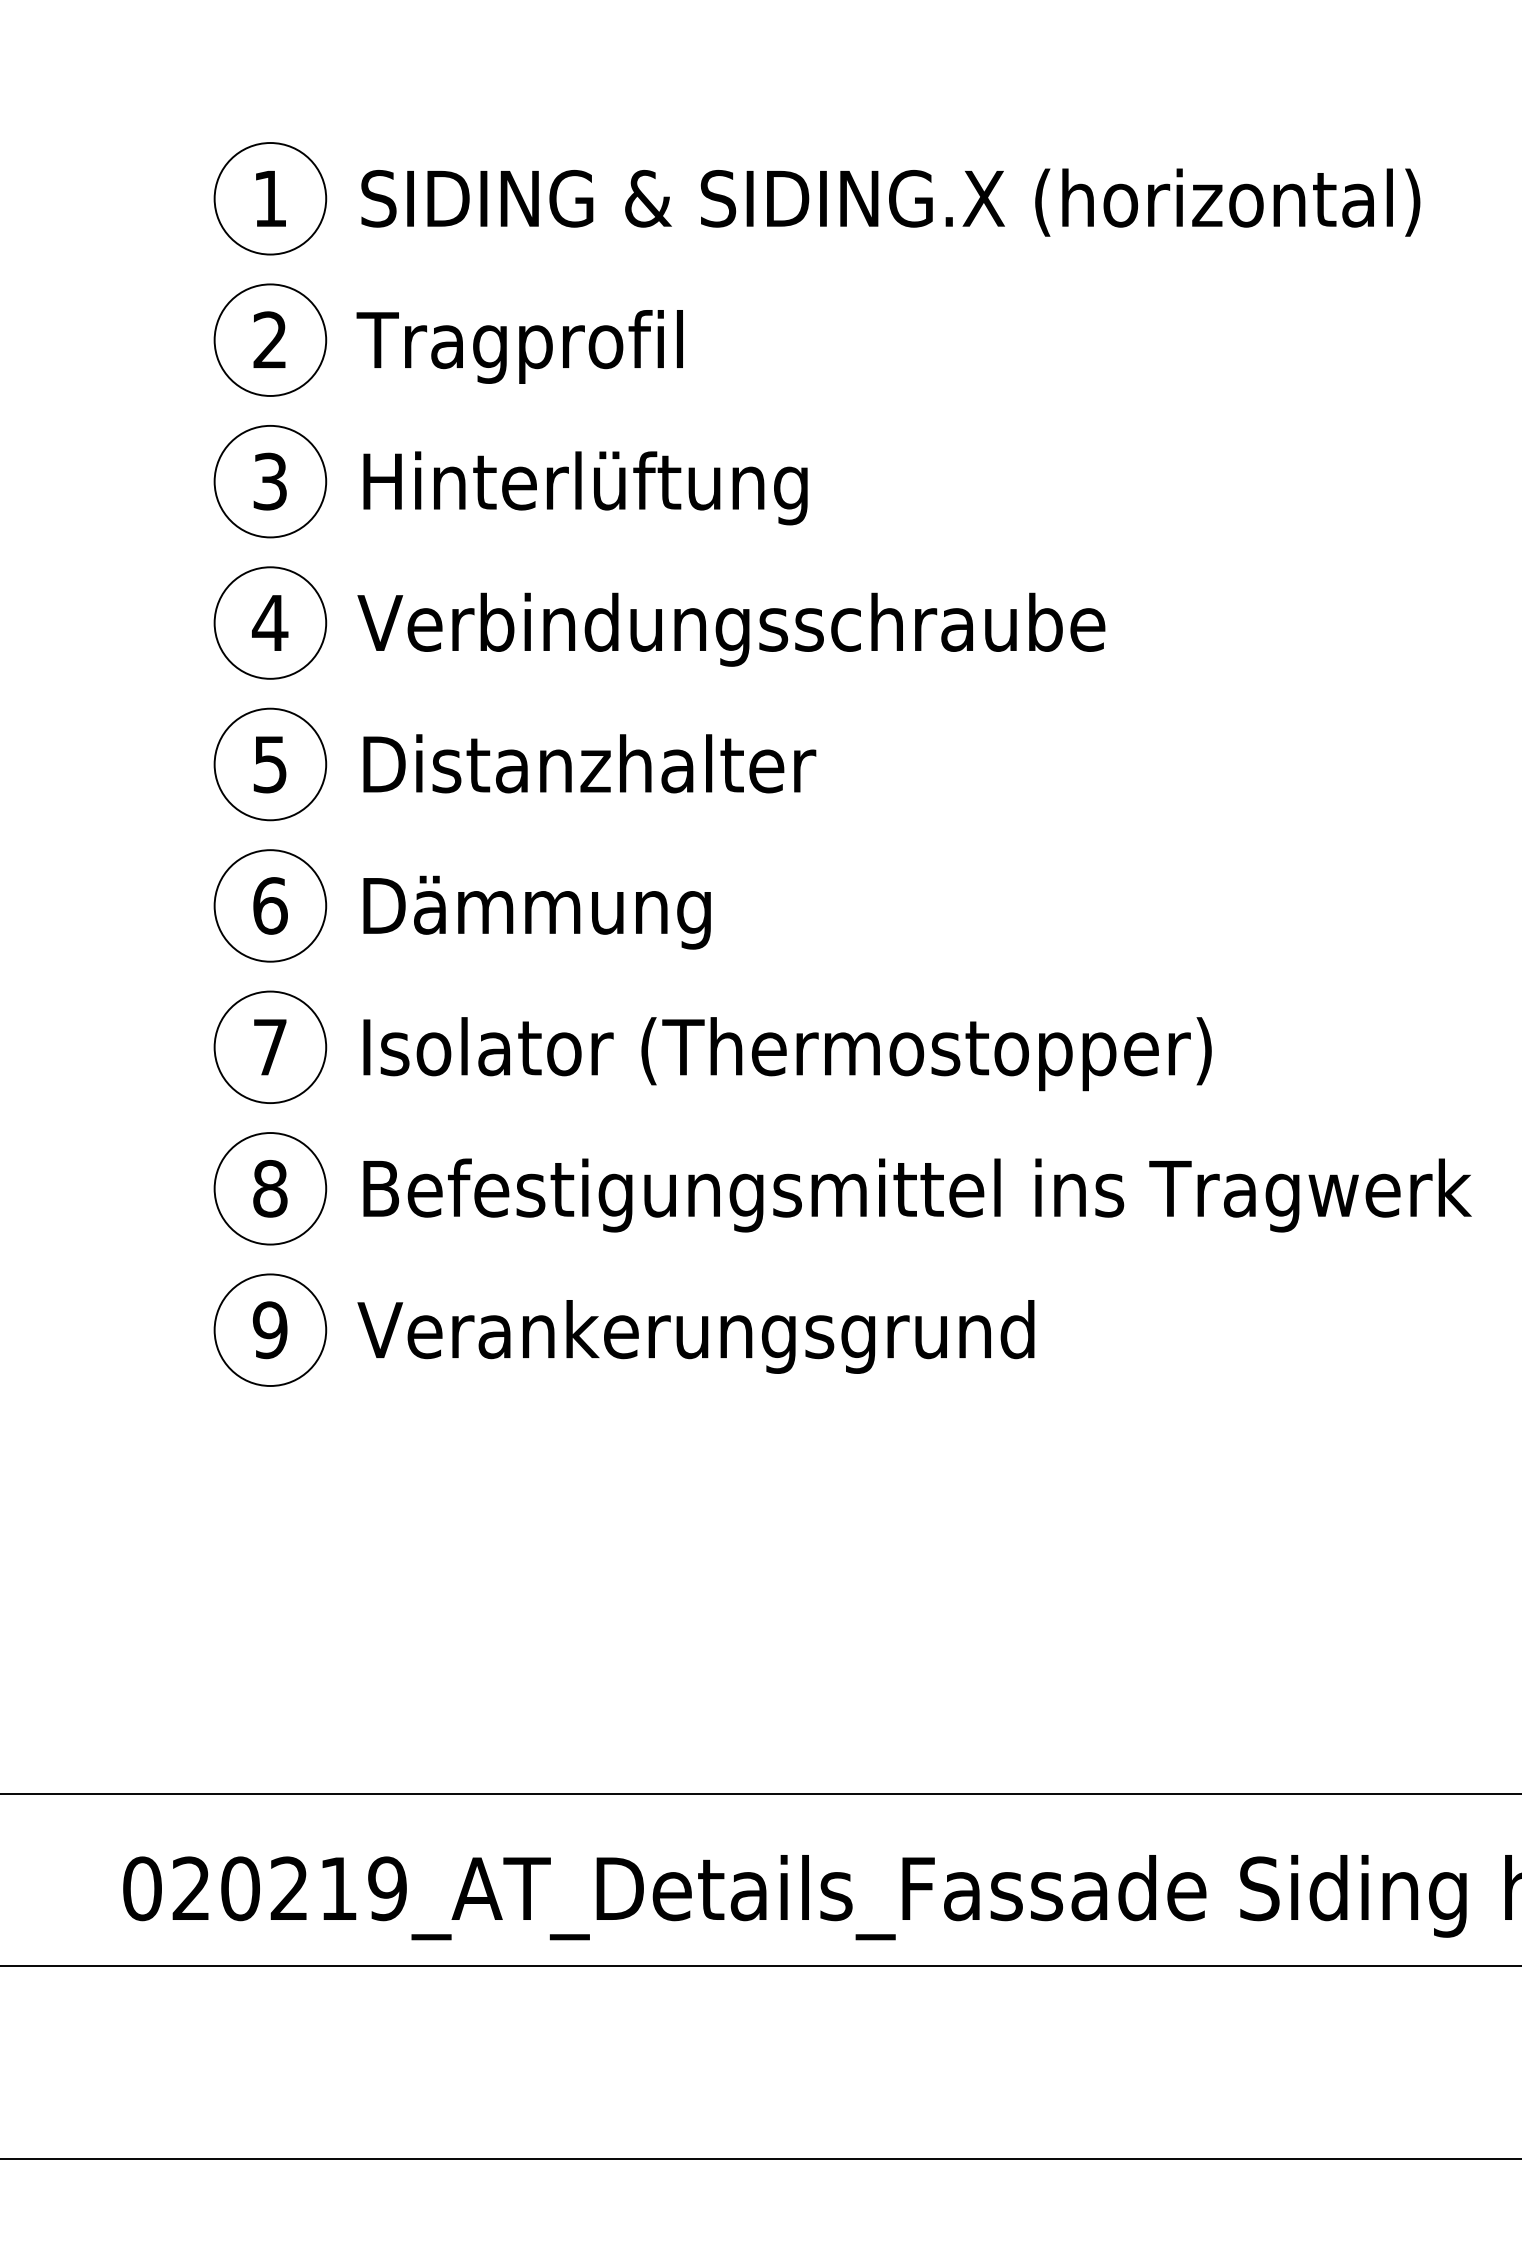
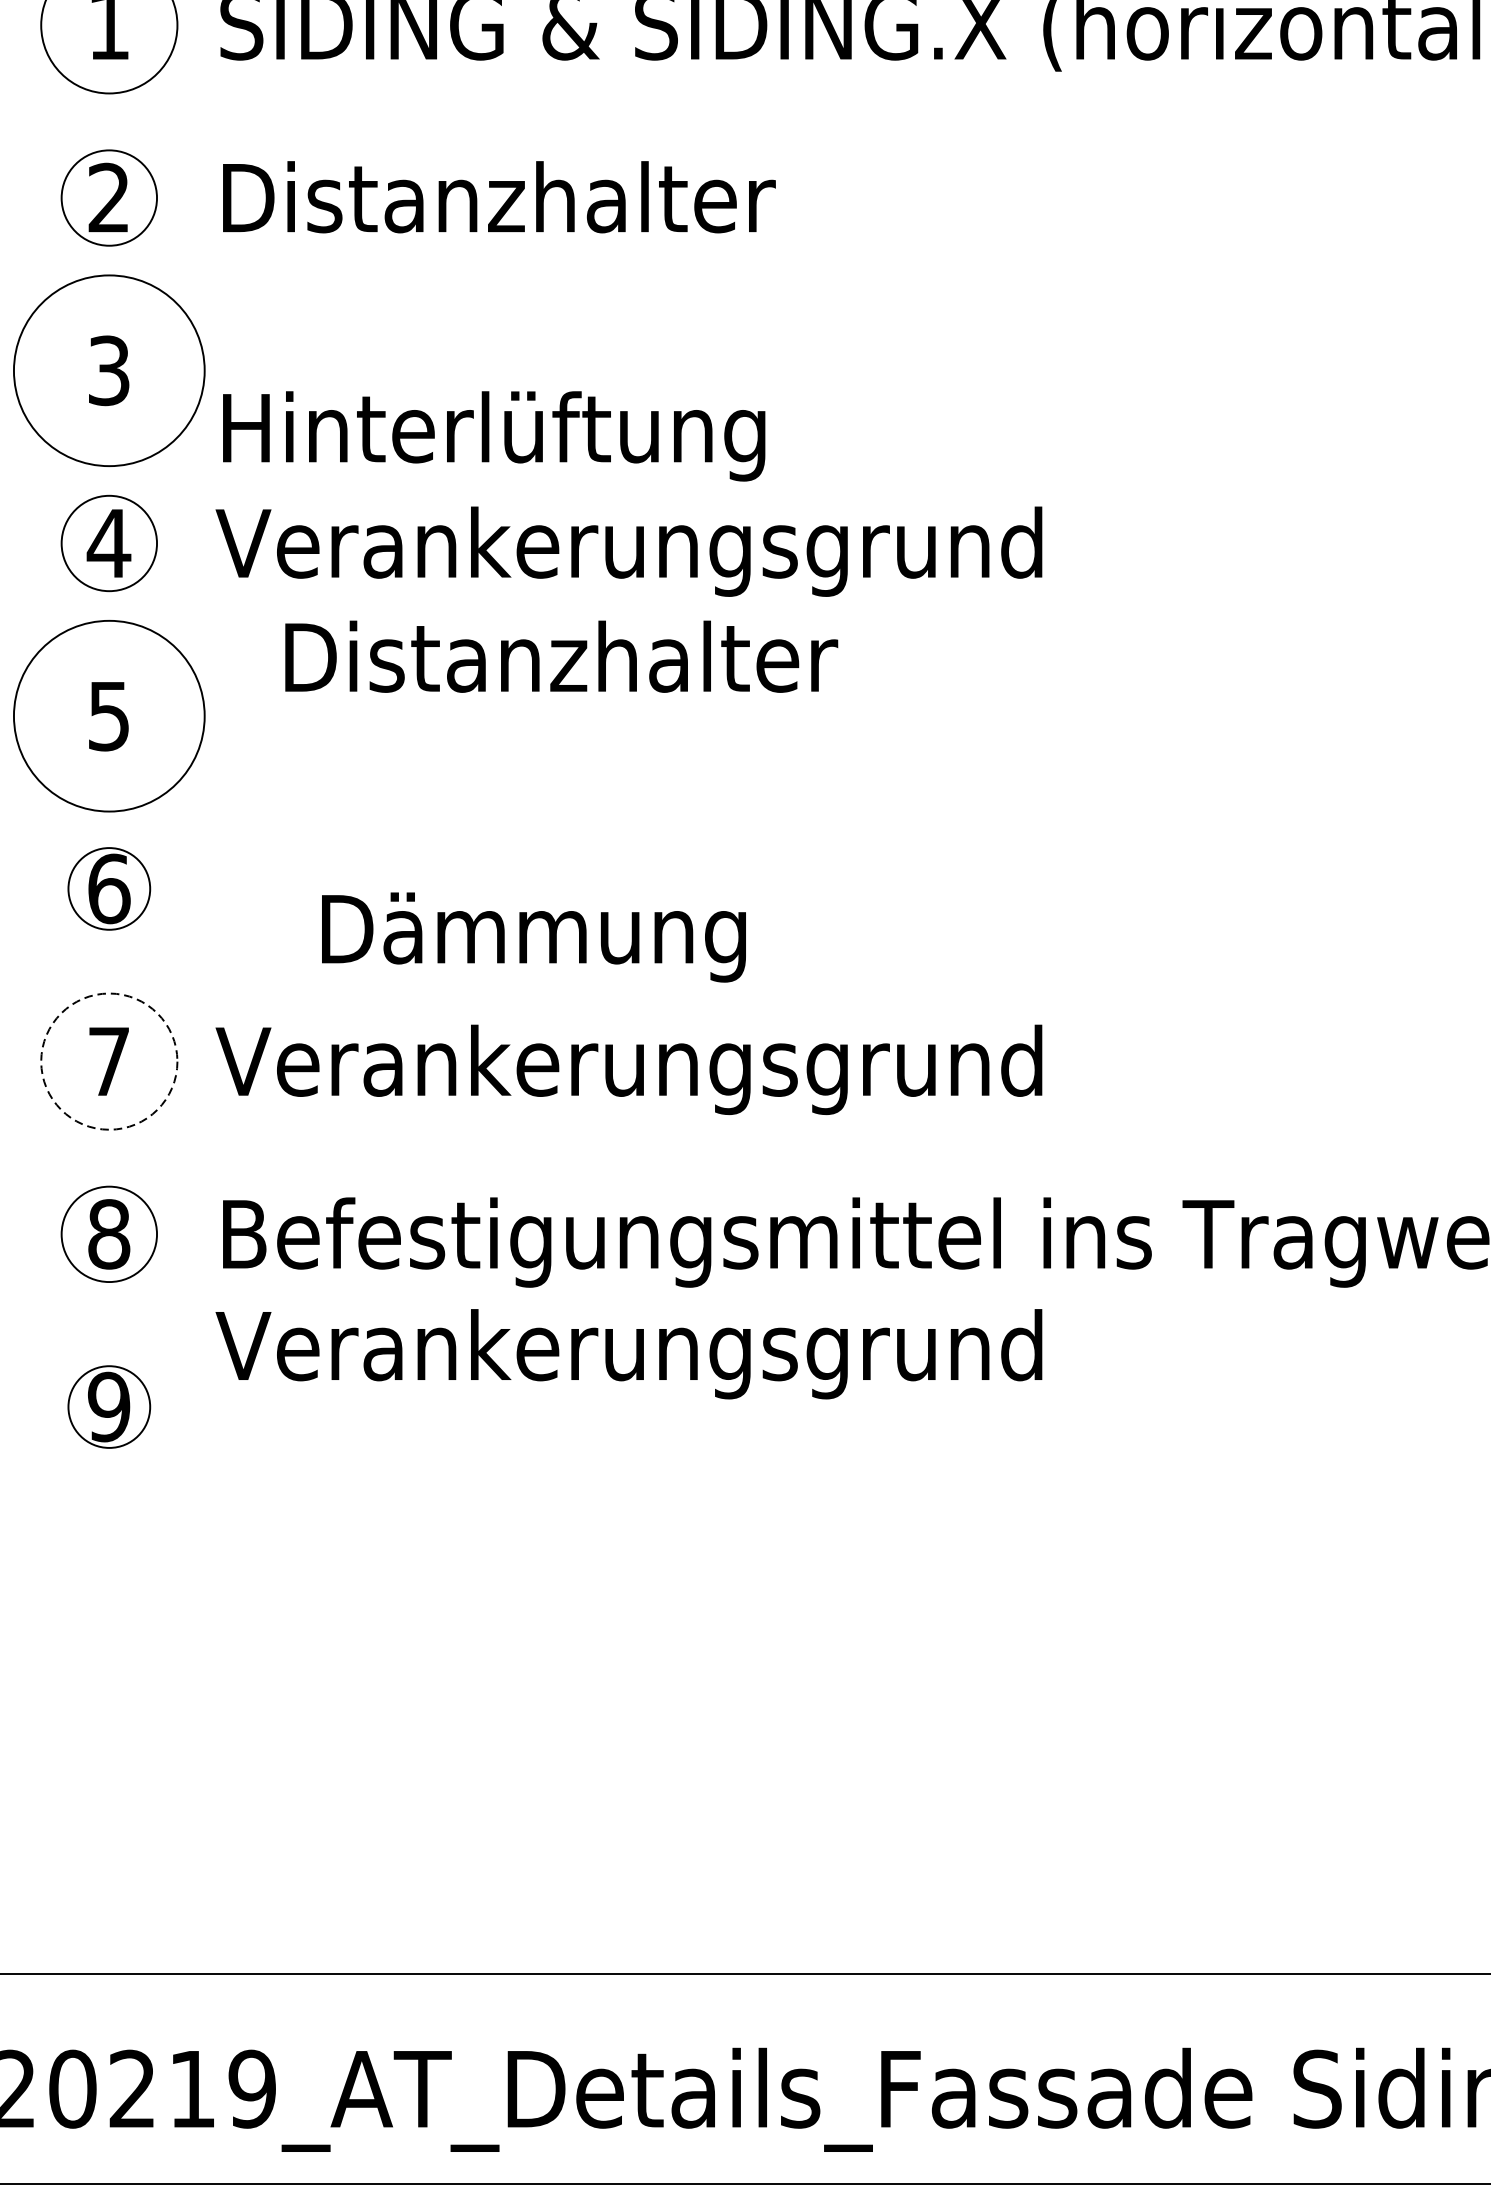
circle: (270, 339) -> (109, 197), size x0.7
text: (586, 346) -> (495, 205), Tragprofil -> Distanzhalter
circle: (270, 481) -> (109, 370), size x1.4
text: (585, 488) -> (494, 436), moved
circle: (270, 622) -> (109, 542), size x0.7
text: (791, 629) -> (745, 551), Verbindungsschraube -> Verankerungsgrund
text: (589, 763) -> (561, 656), moved
circle: (270, 764) -> (109, 716), size x1.4
circle: (270, 905) -> (109, 888), size x0.6
text: (536, 912) -> (533, 937), moved
circle: (270, 1047) -> (109, 1061), solid -> dashed
text: (784, 1054) -> (737, 1070), Isolator (Thermostopper) -> Verankerungsgrund
circle: (270, 1188) -> (109, 1233), size x0.7
circle: (270, 1329) -> (109, 1406), size x0.6
text: (695, 1336) -> (628, 1353), moved

